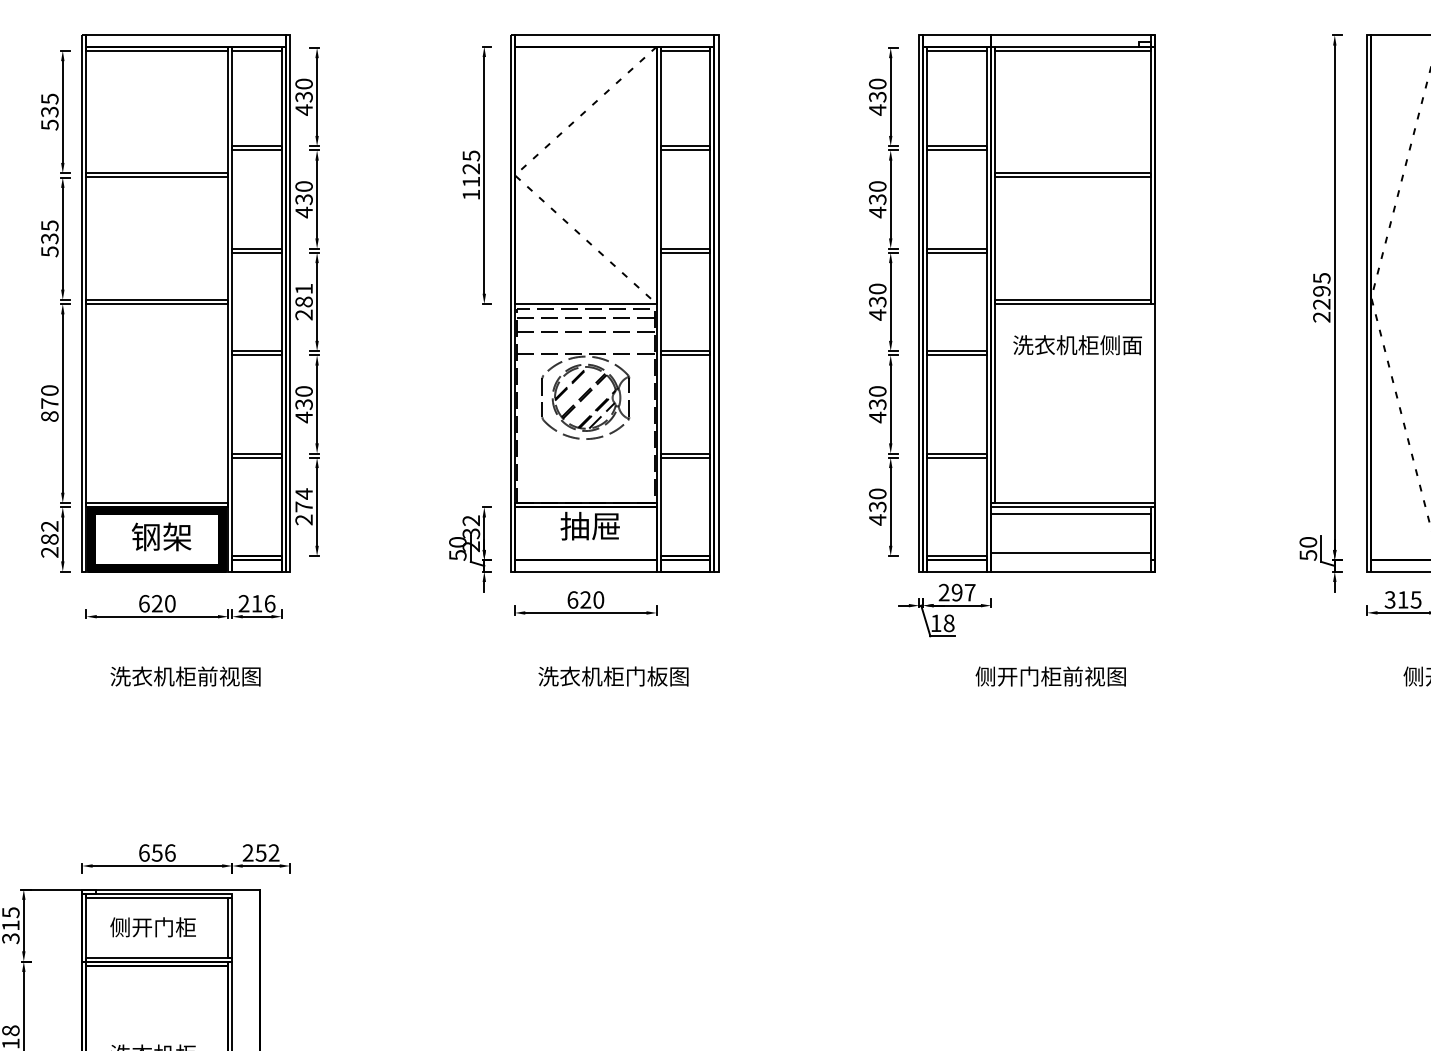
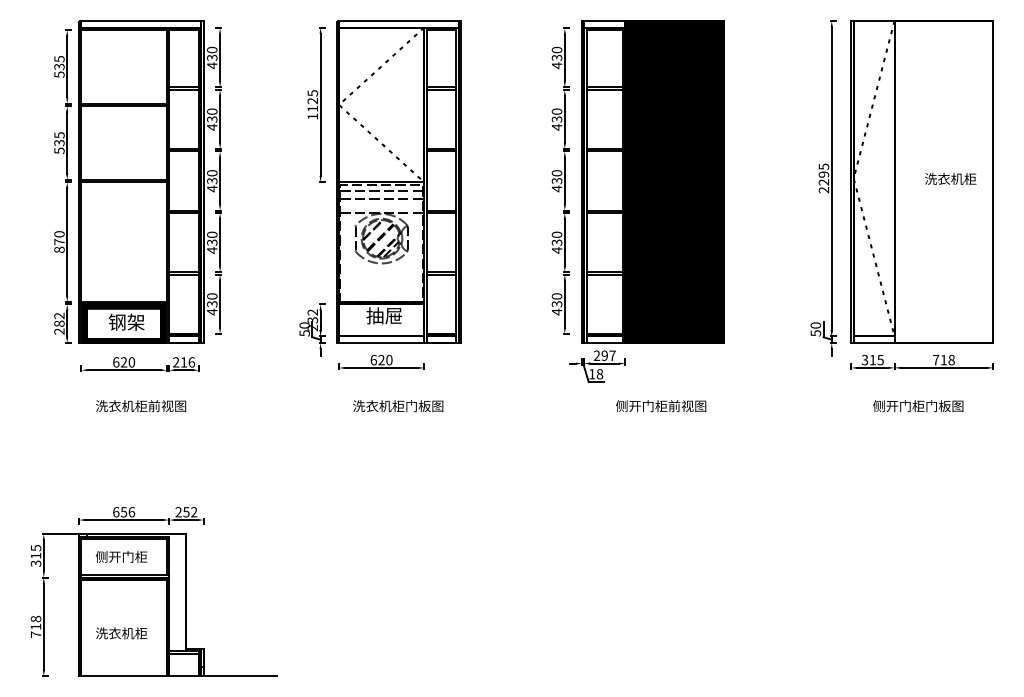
text: (304, 302) -> (212, 181), 281 -> 430
hatch: (1073, 302) -> (674, 181), added
text: (304, 507) -> (212, 304), 274 -> 430

